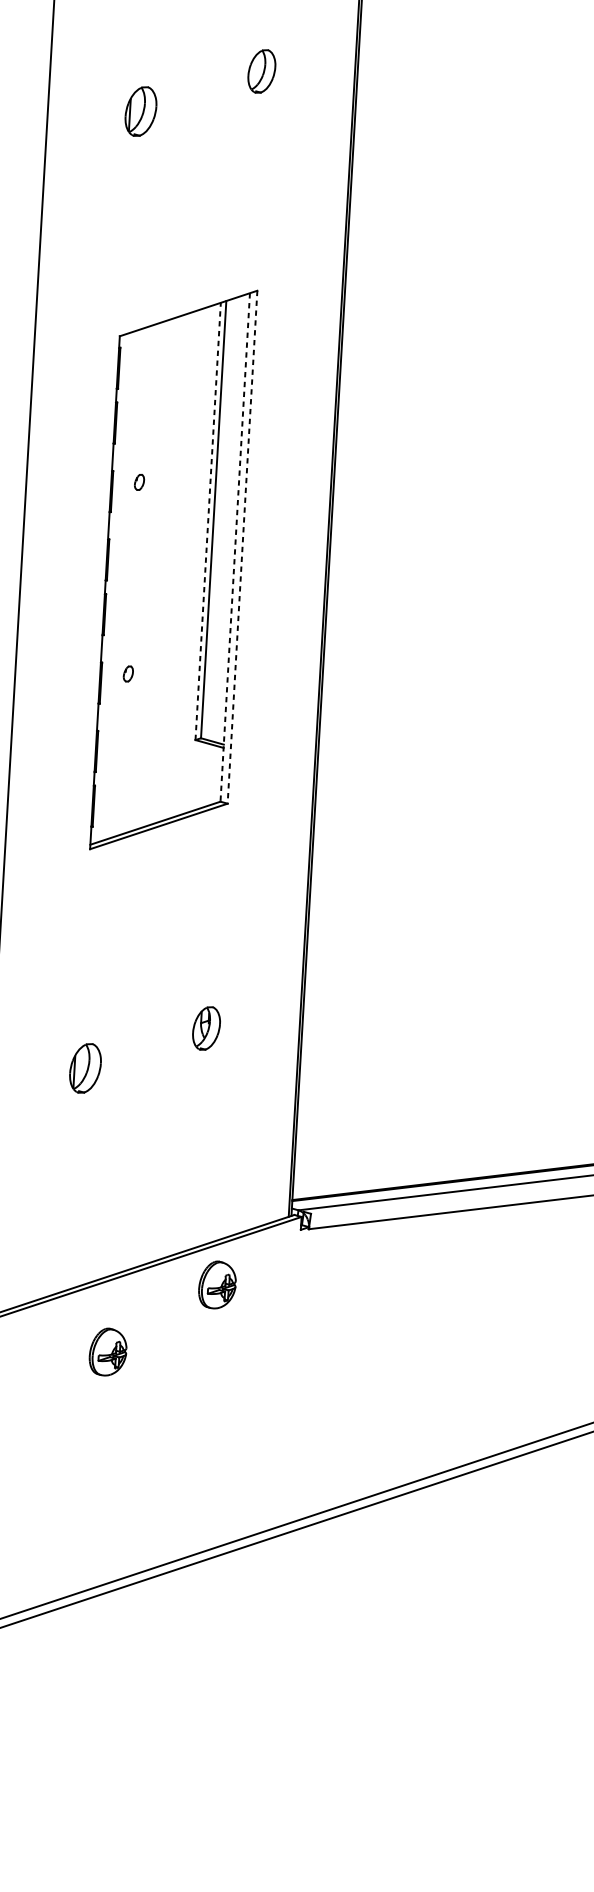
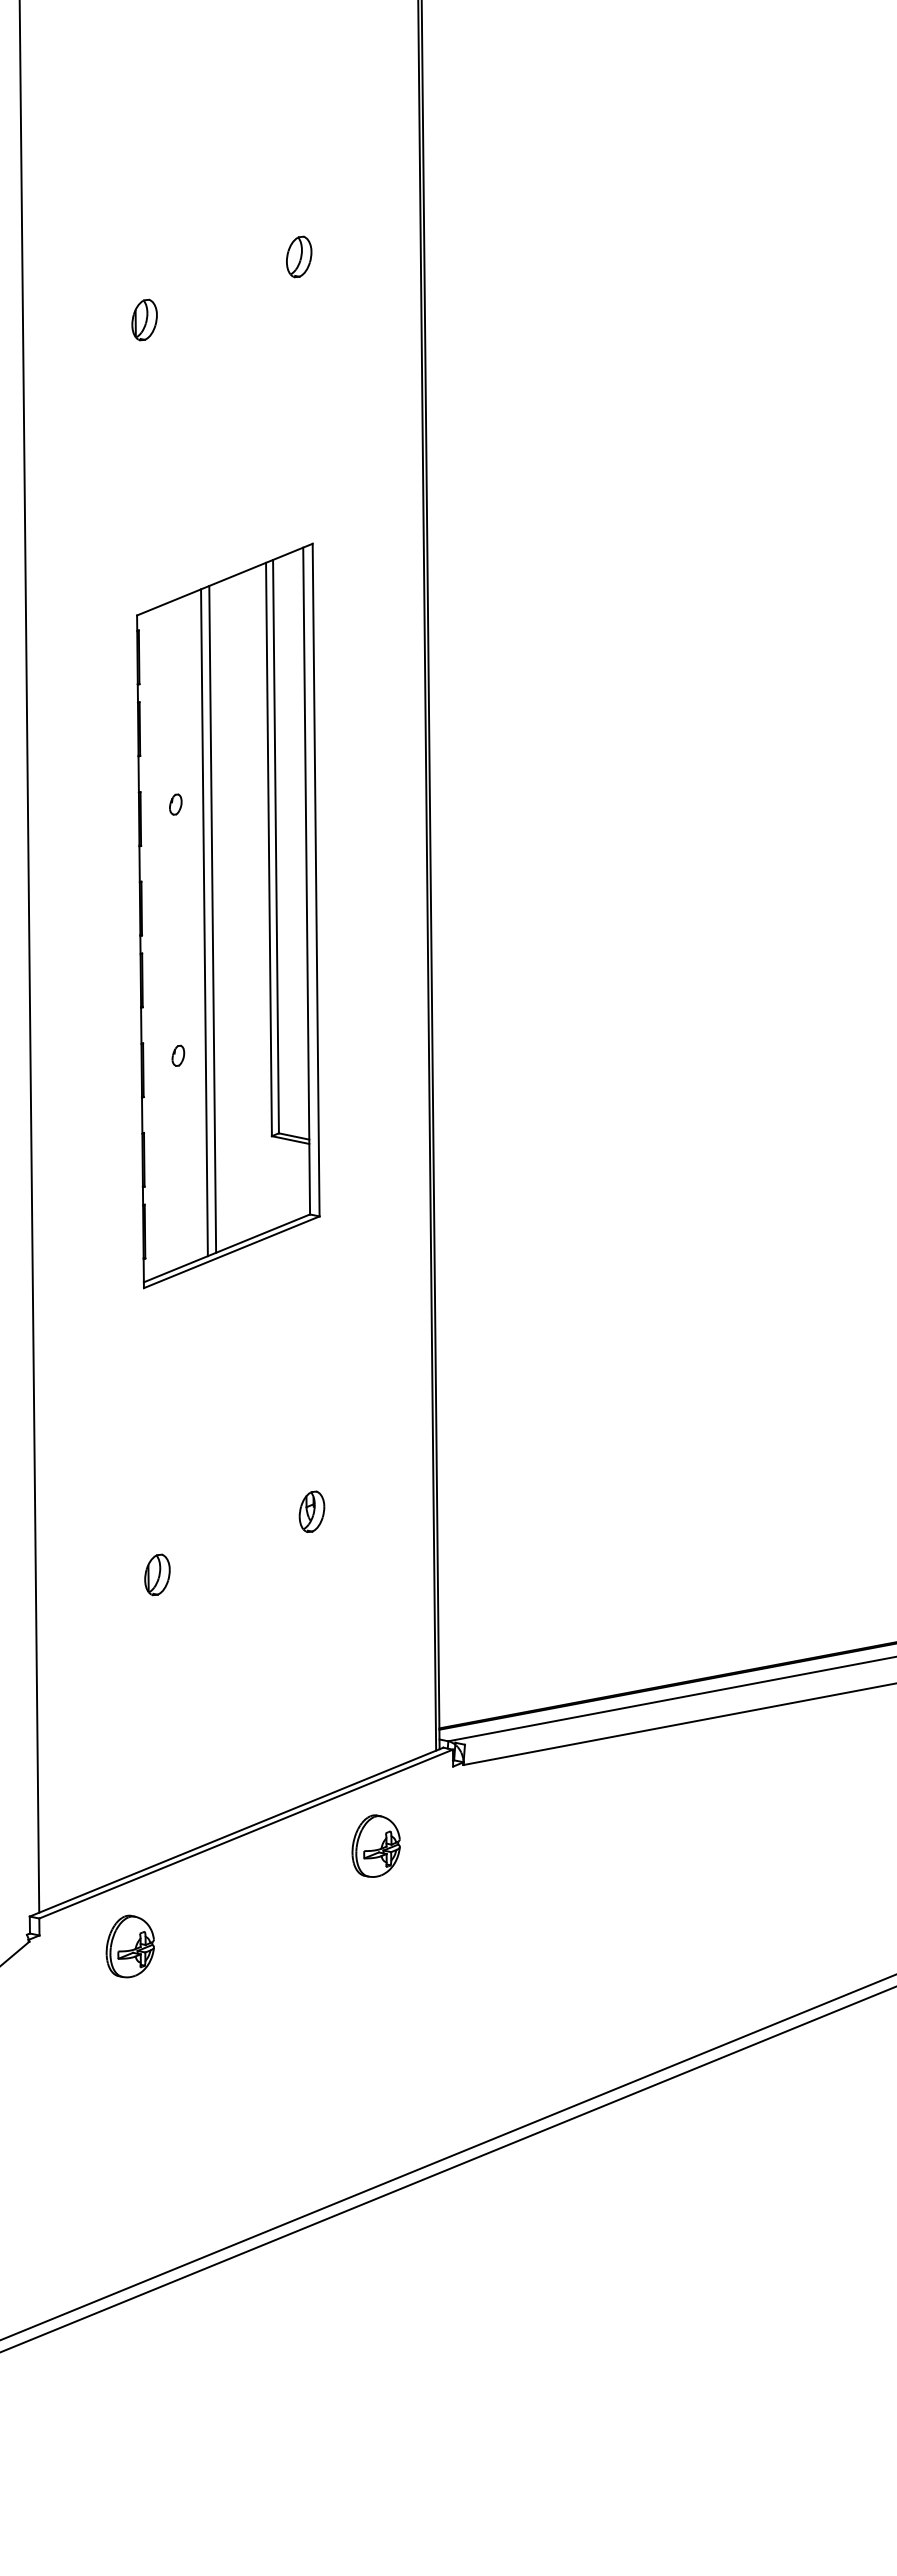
part: (262, 71) -> (299, 256), size x0.71
part: (140, 111) -> (144, 319), size x0.62
line: (207, 521) -> (268, 849), dashed -> solid
line: (235, 547) -> (306, 881), dashed -> solid
line: (242, 547) -> (316, 880), dashed -> solid
line: (161, 571) -> (212, 919), added
line: (155, 573) -> (204, 922), added
part: (206, 1028) -> (311, 1511), size x0.71
part: (85, 1068) -> (157, 1574), size x0.62
part: (217, 1284) -> (375, 1845), moved
part: (107, 1352) -> (129, 1946), moved

